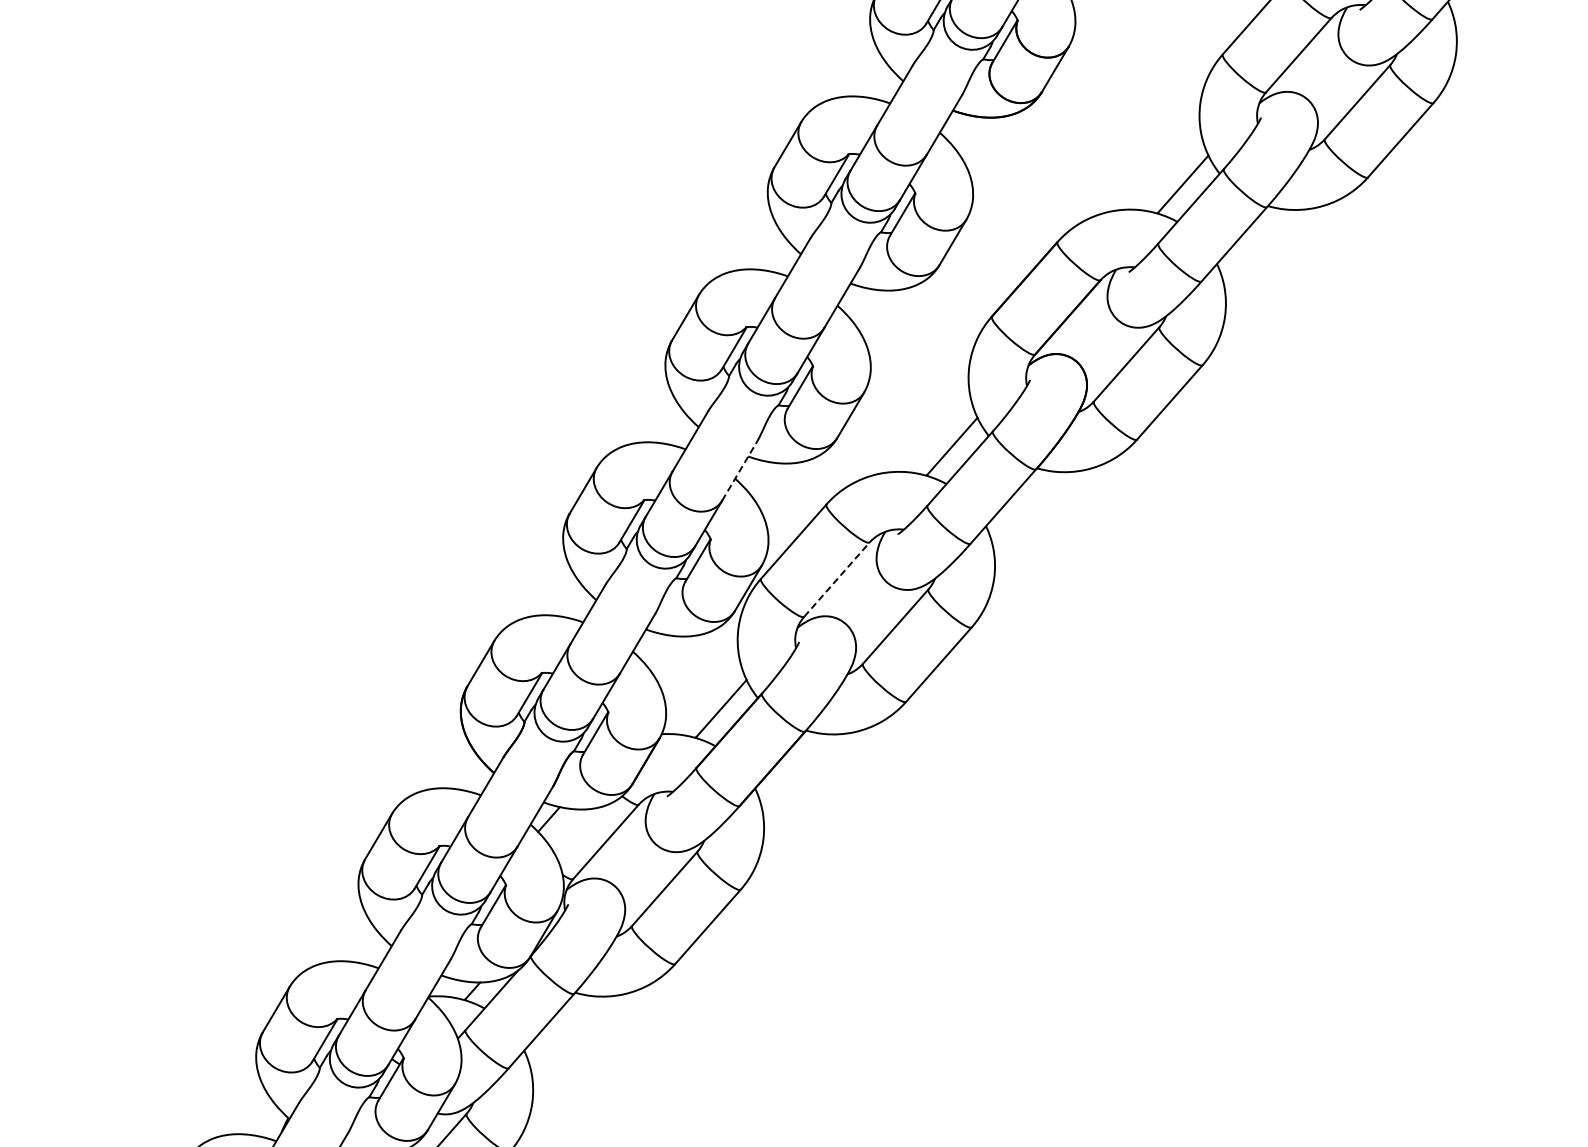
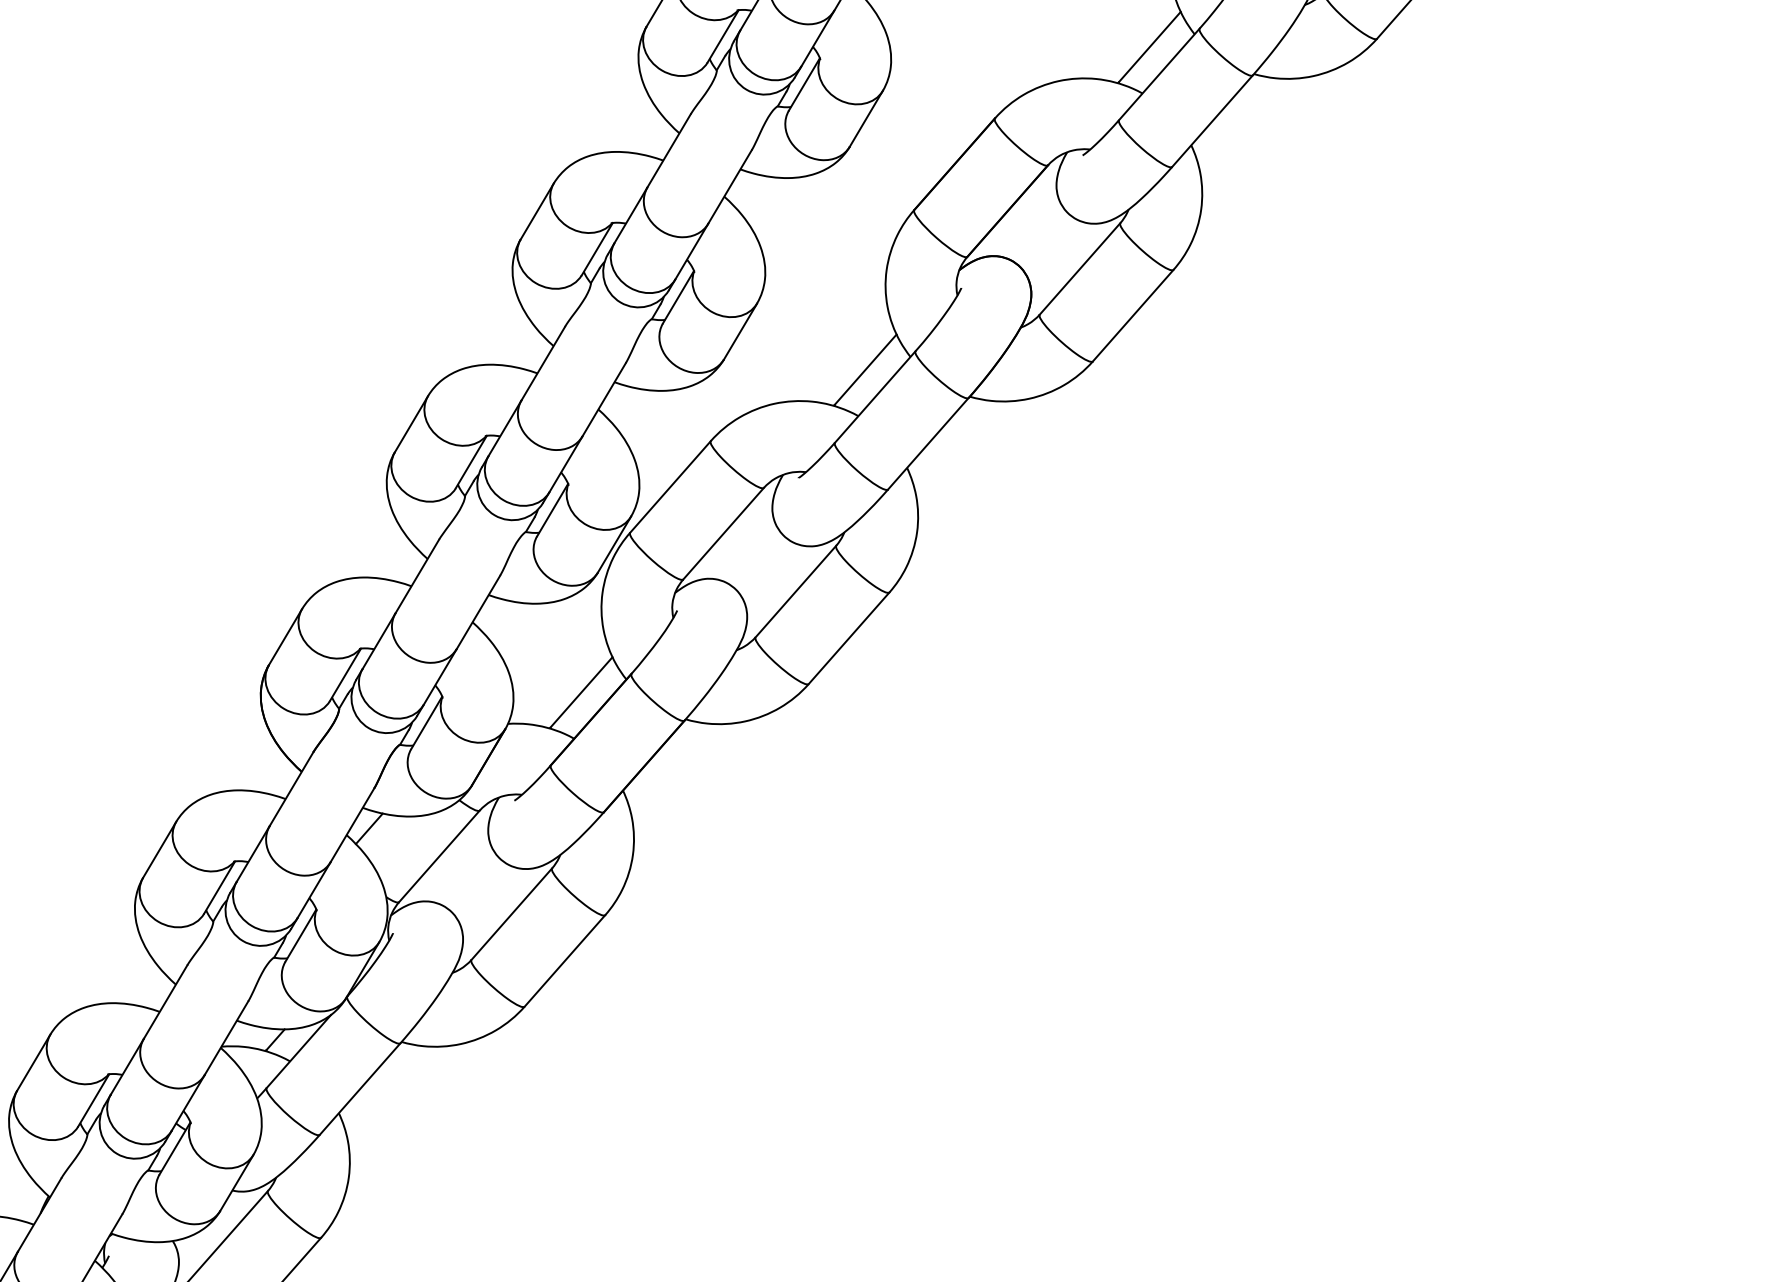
line: (739, 470) -> (603, 399), dashed -> solid
line: (836, 579) -> (723, 533), dashed -> solid

